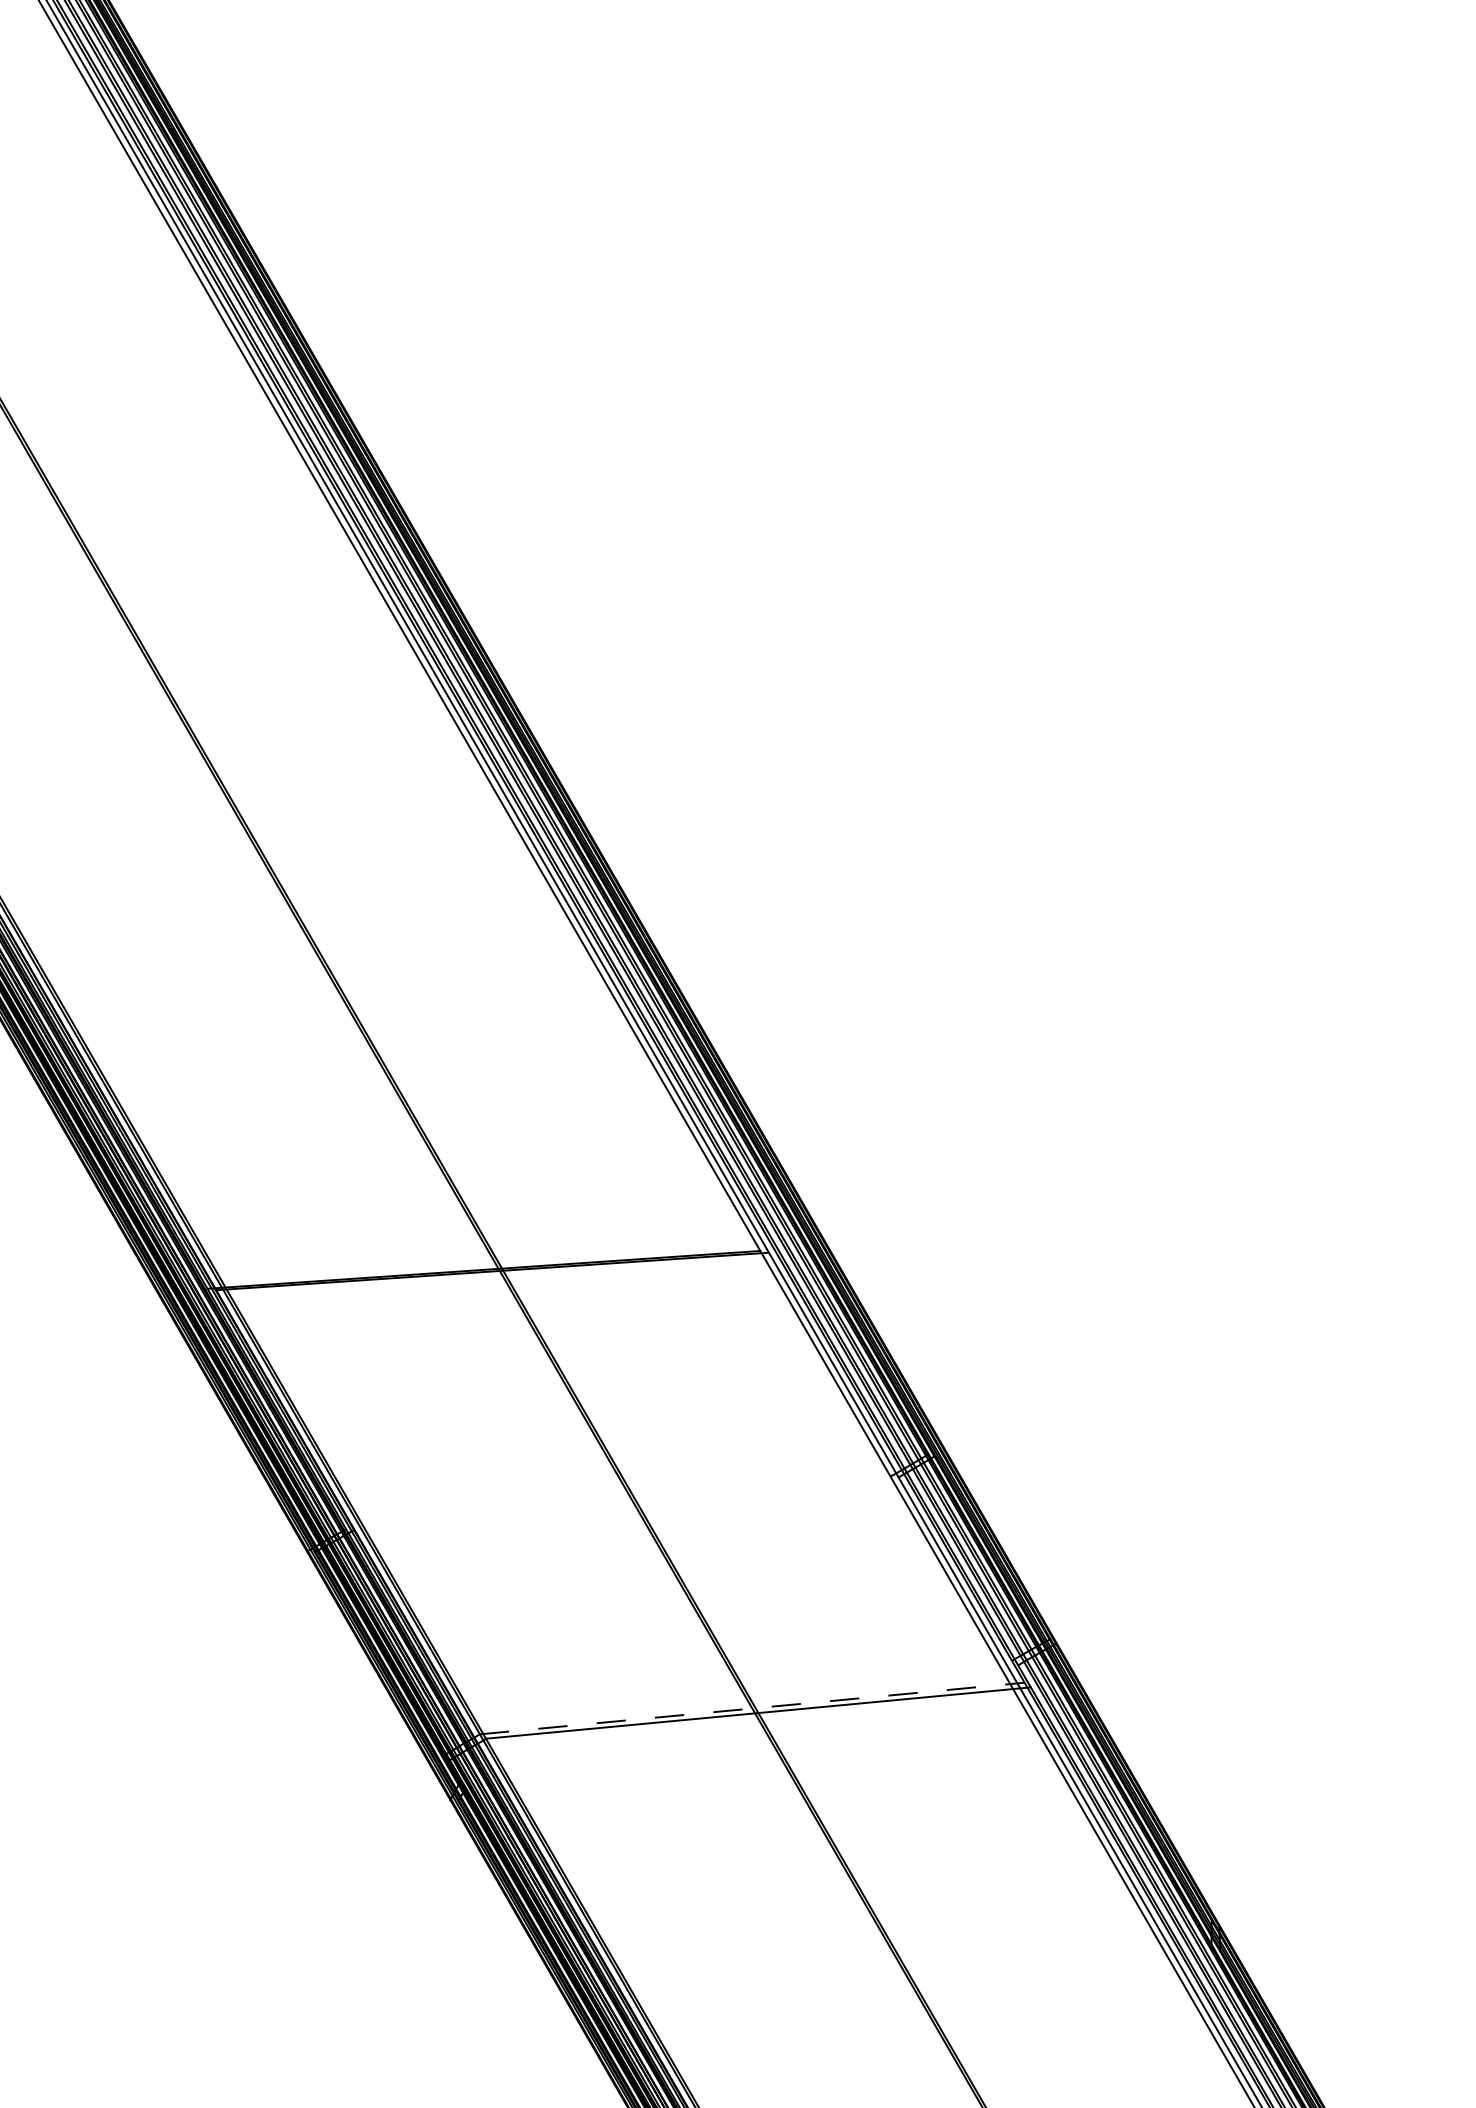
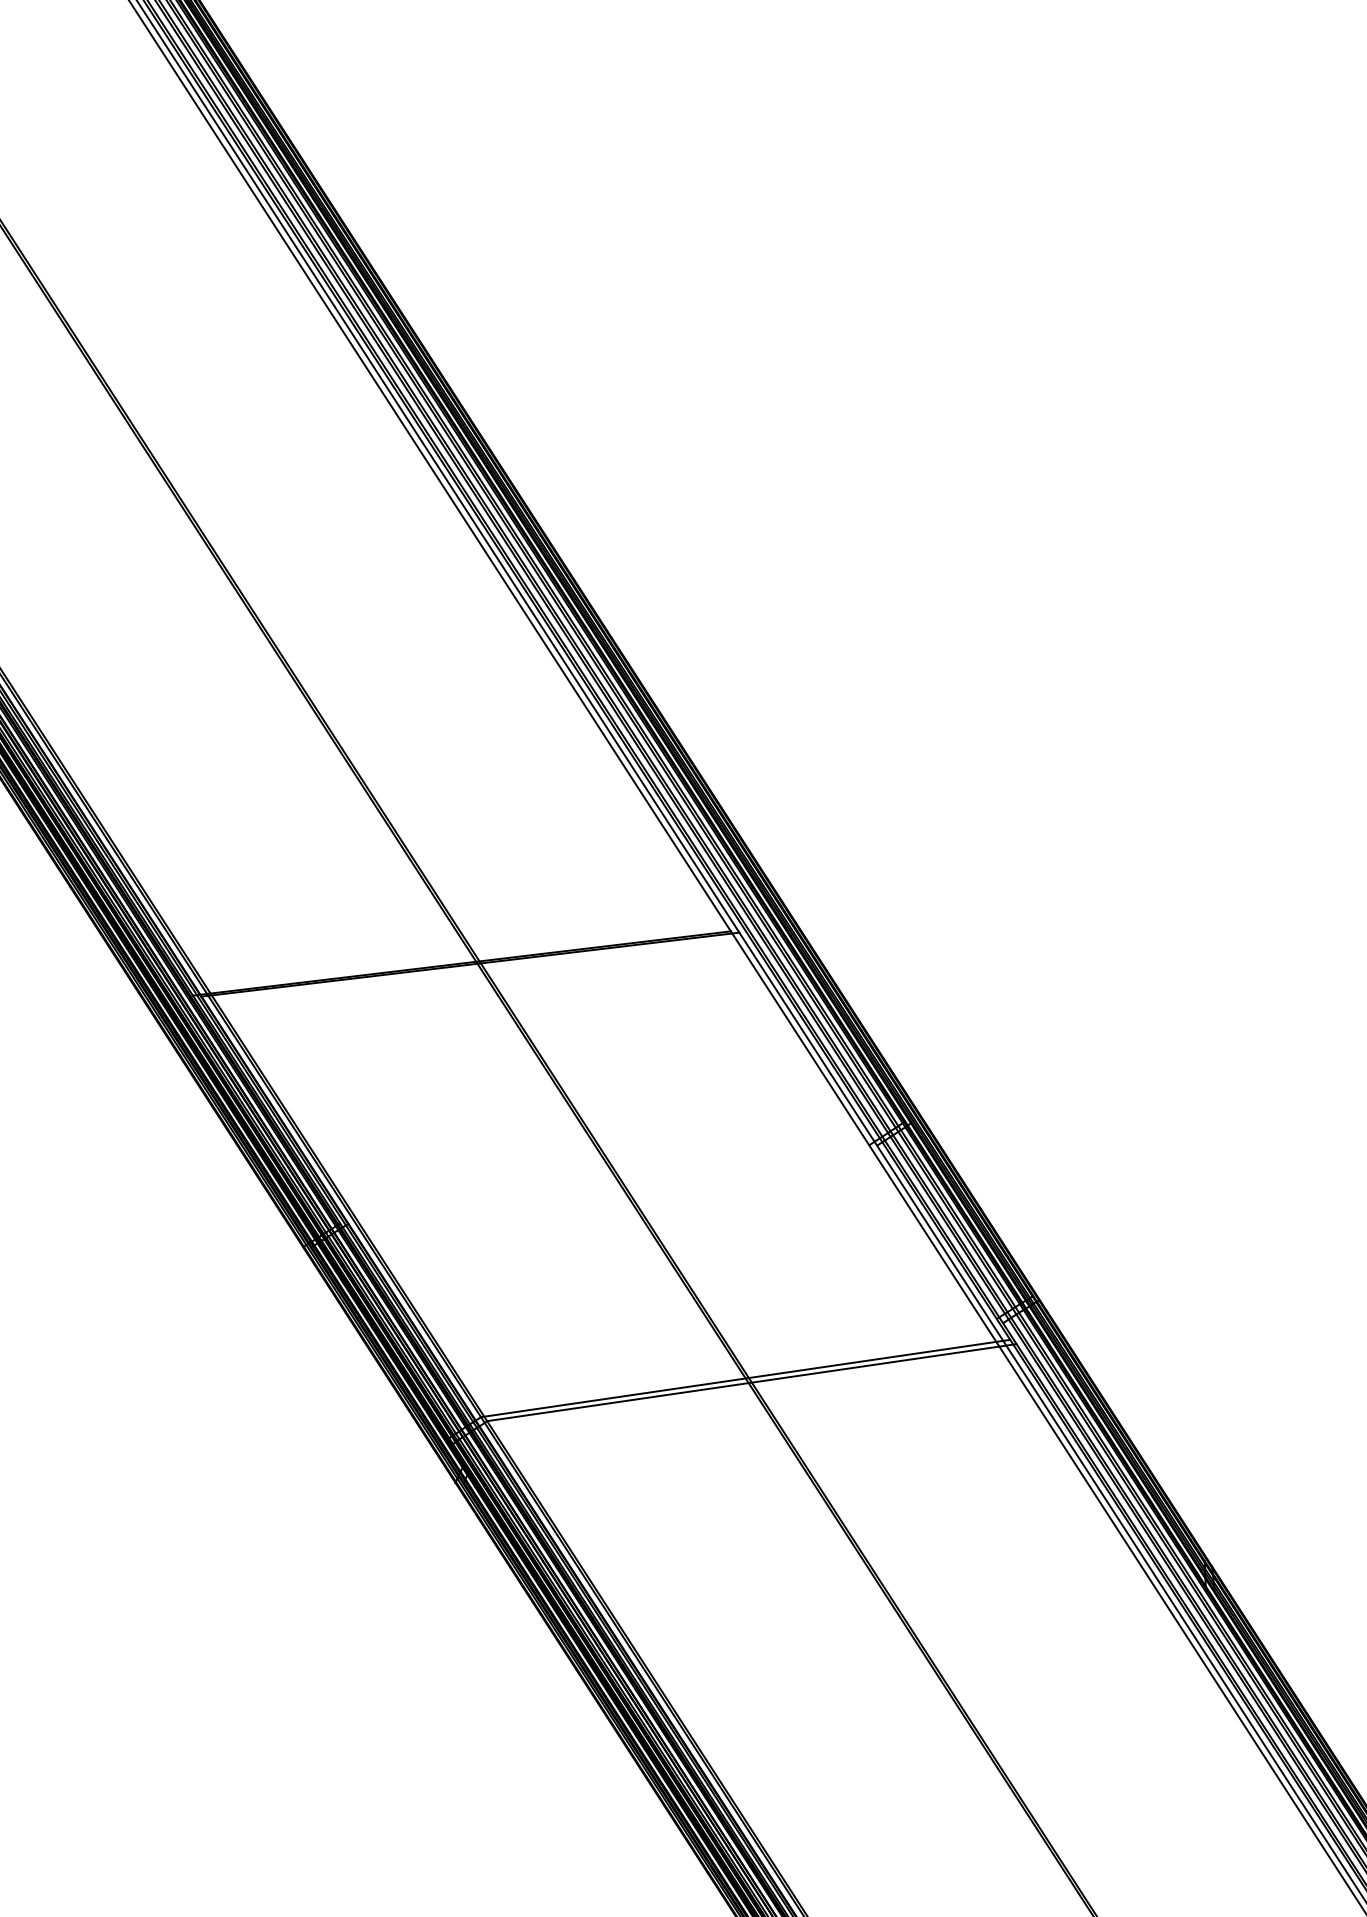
line: (752, 1708) -> (745, 1378), dashed -> solid

